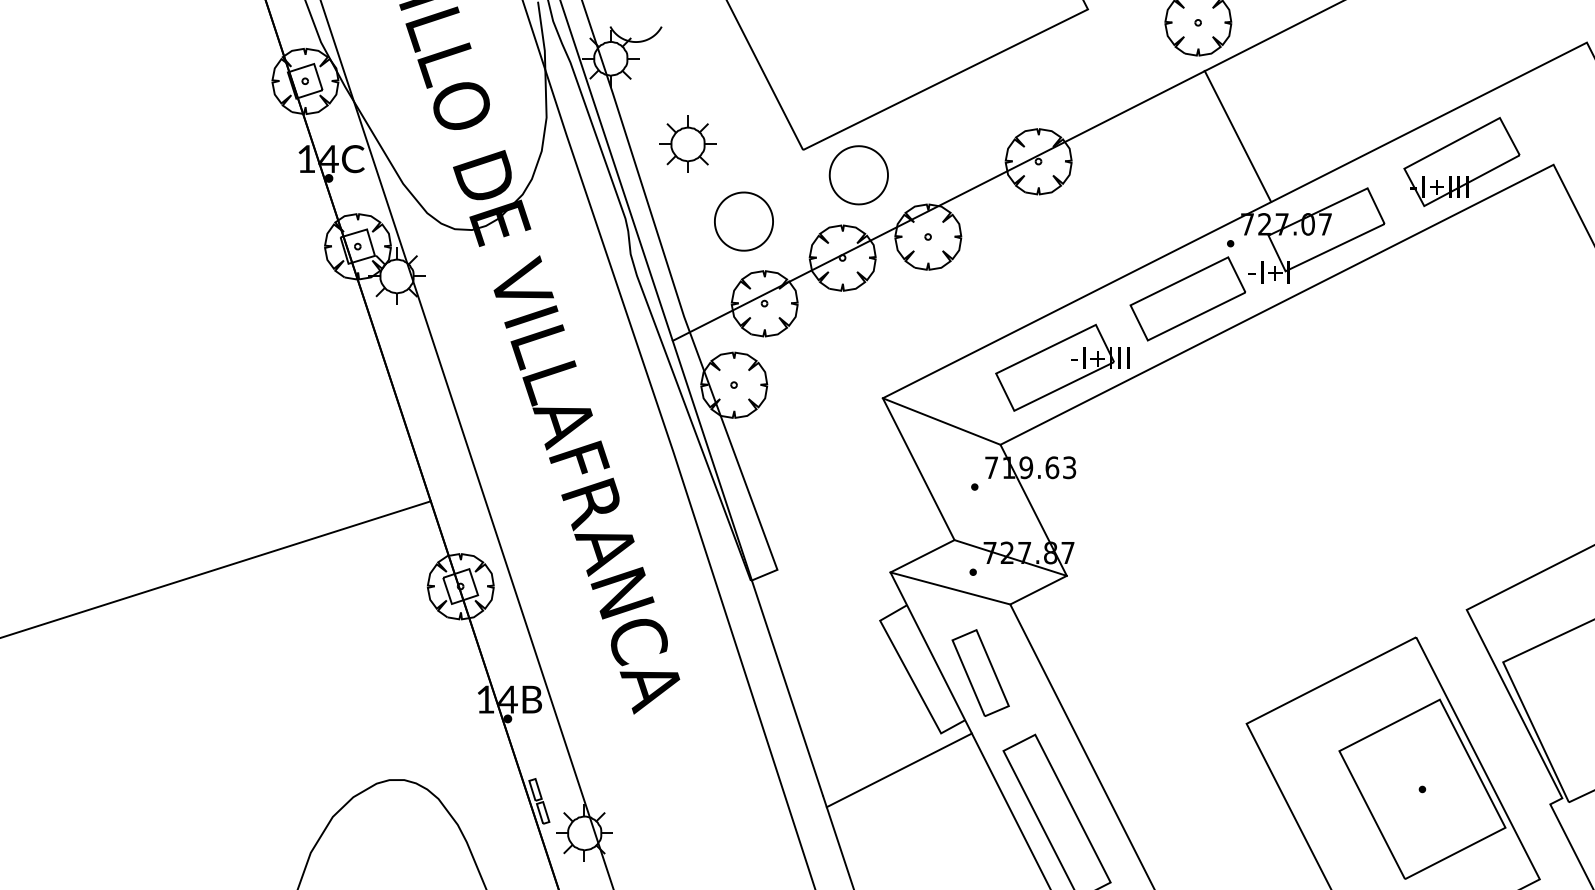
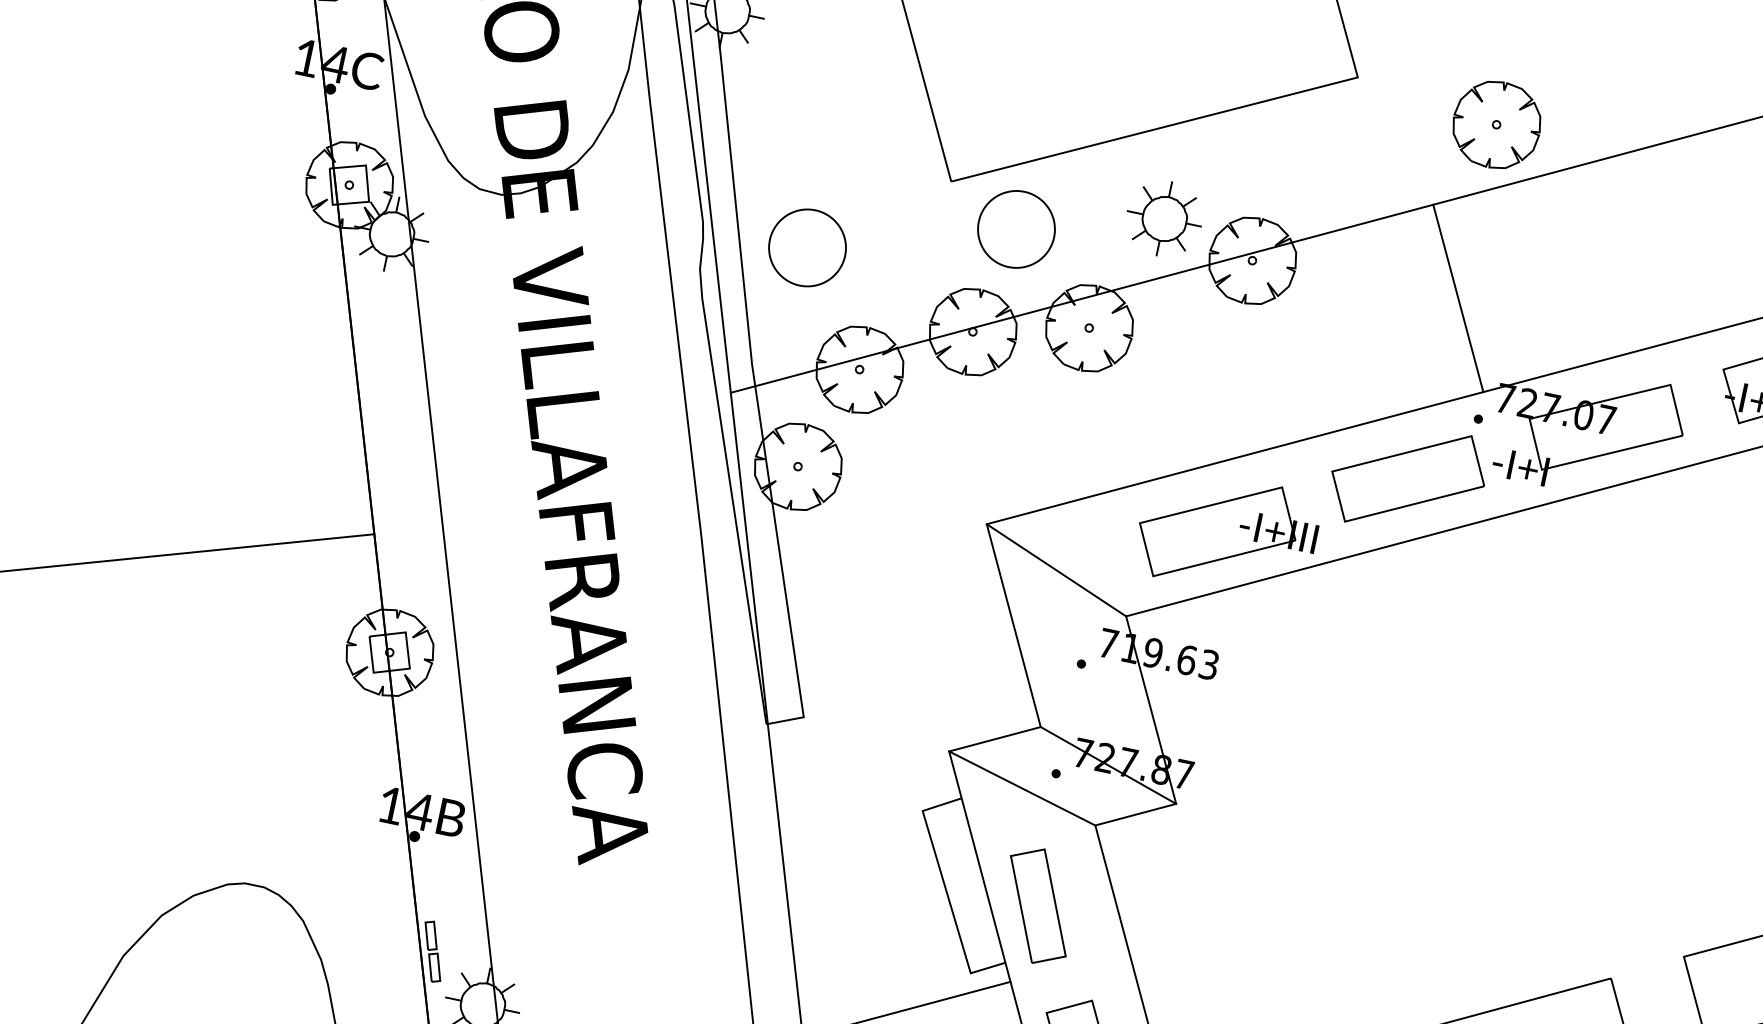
line: (1237, 135) -> (1458, 297), moved
part: (687, 143) -> (1164, 217), moved
part: (743, 221) -> (806, 247), moved

